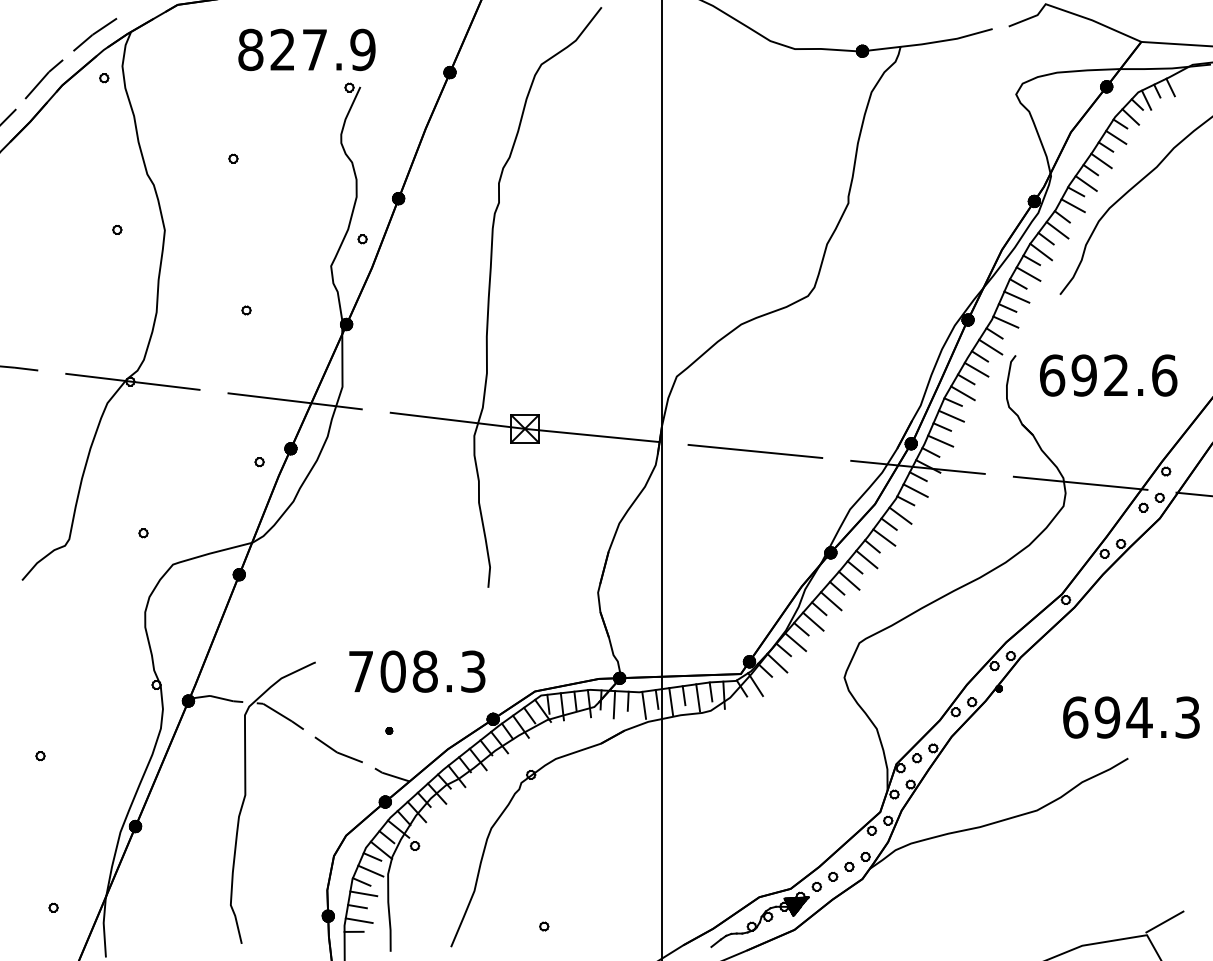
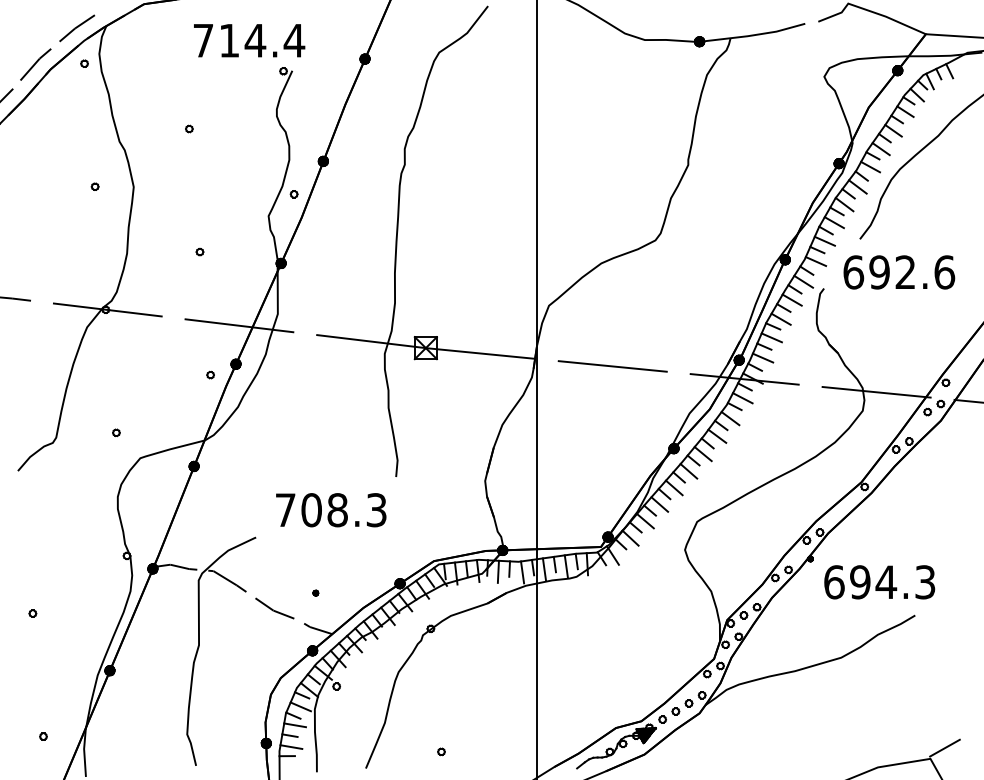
text: (307, 49) -> (249, 40), 827.9 -> 714.4
text: (1108, 375) -> (899, 272), moved
text: (417, 671) -> (331, 510), moved
text: (1131, 717) -> (879, 582), moved

